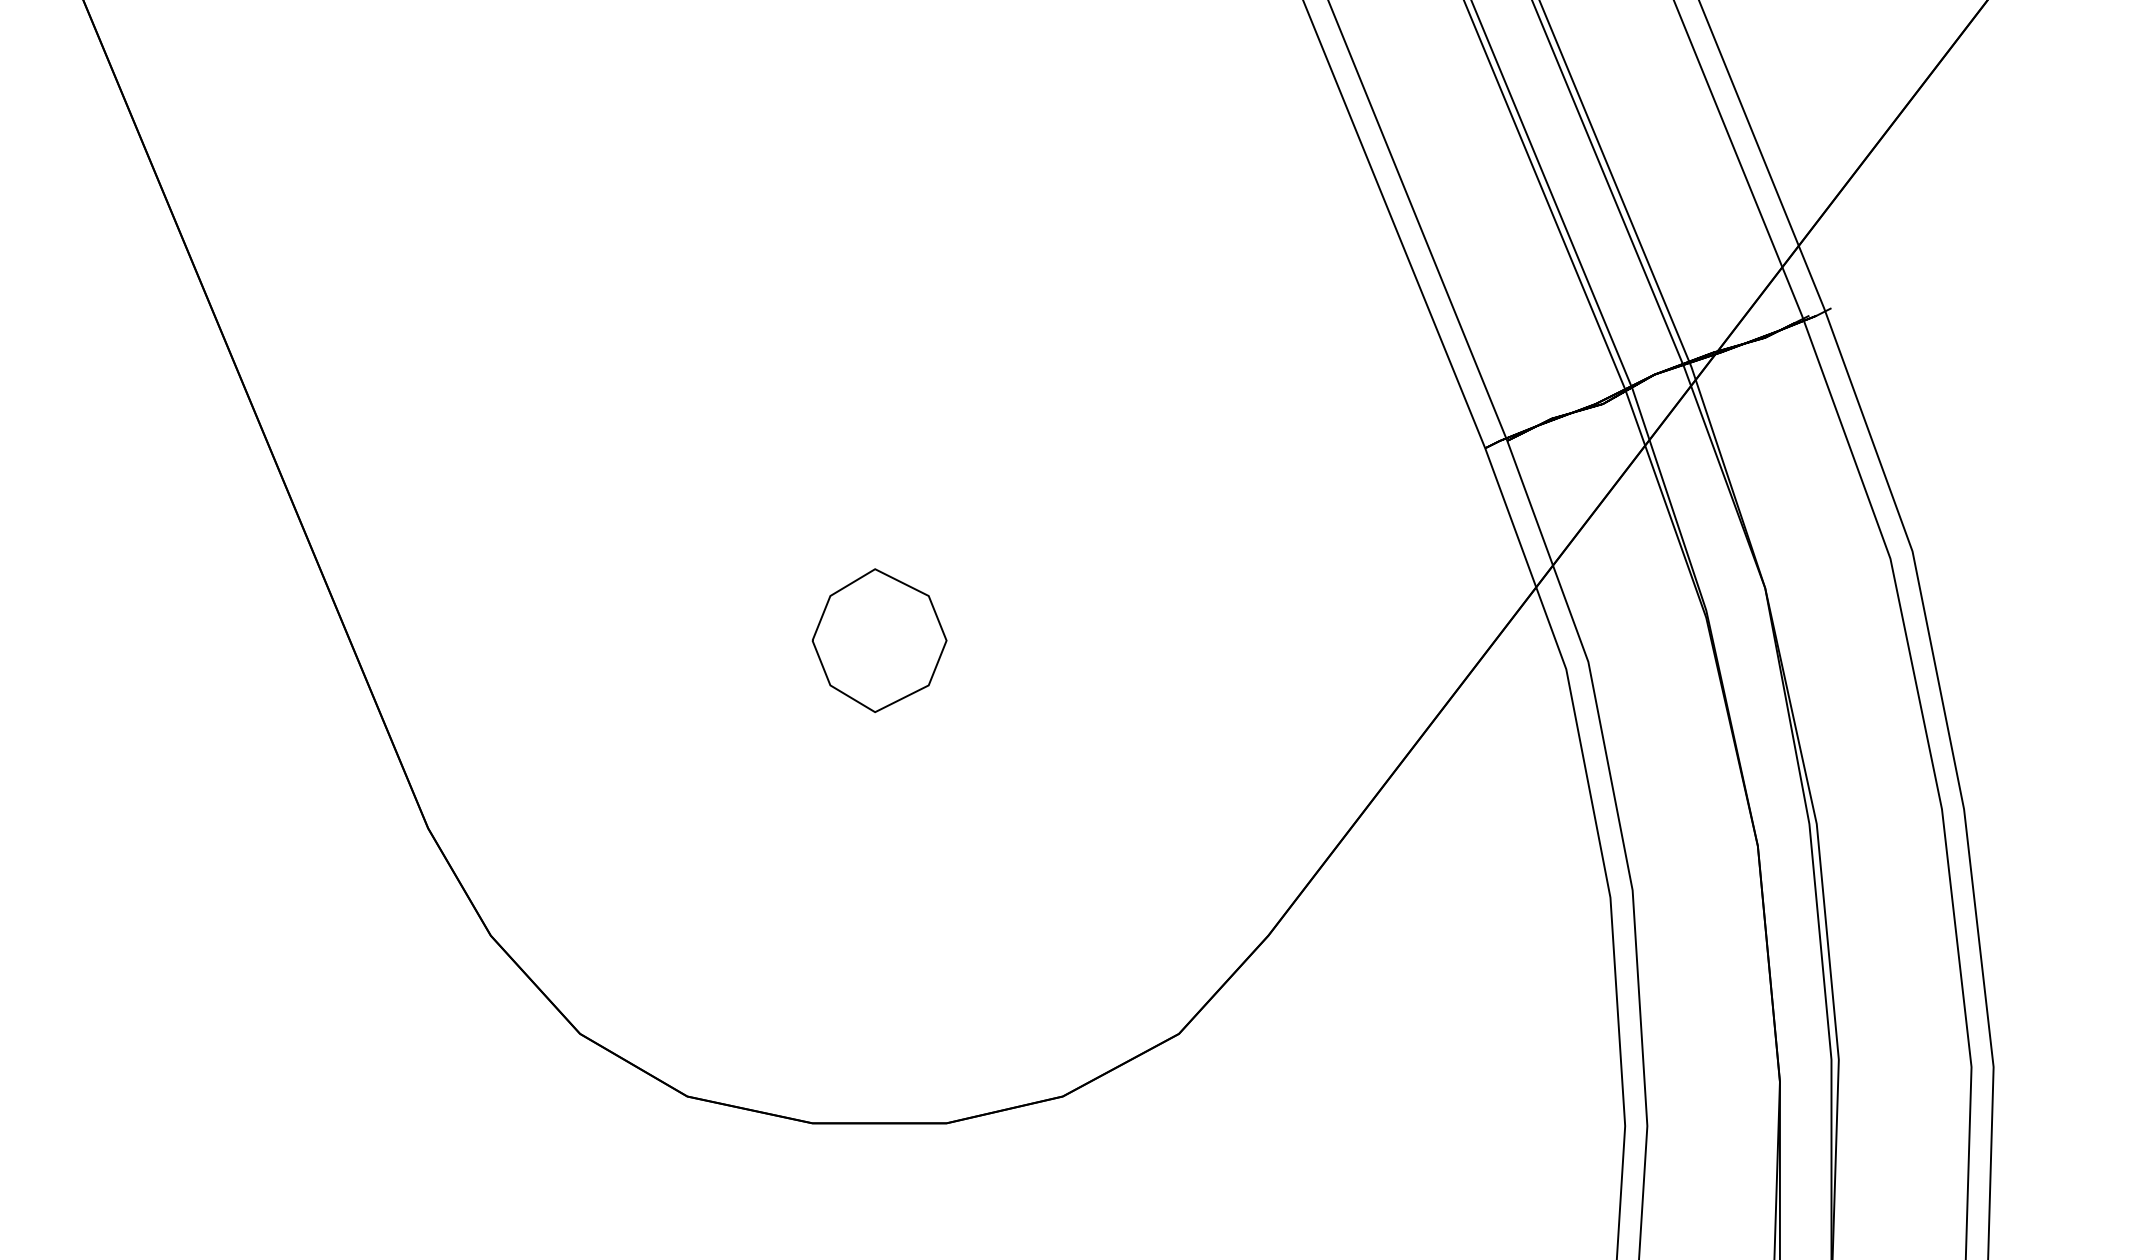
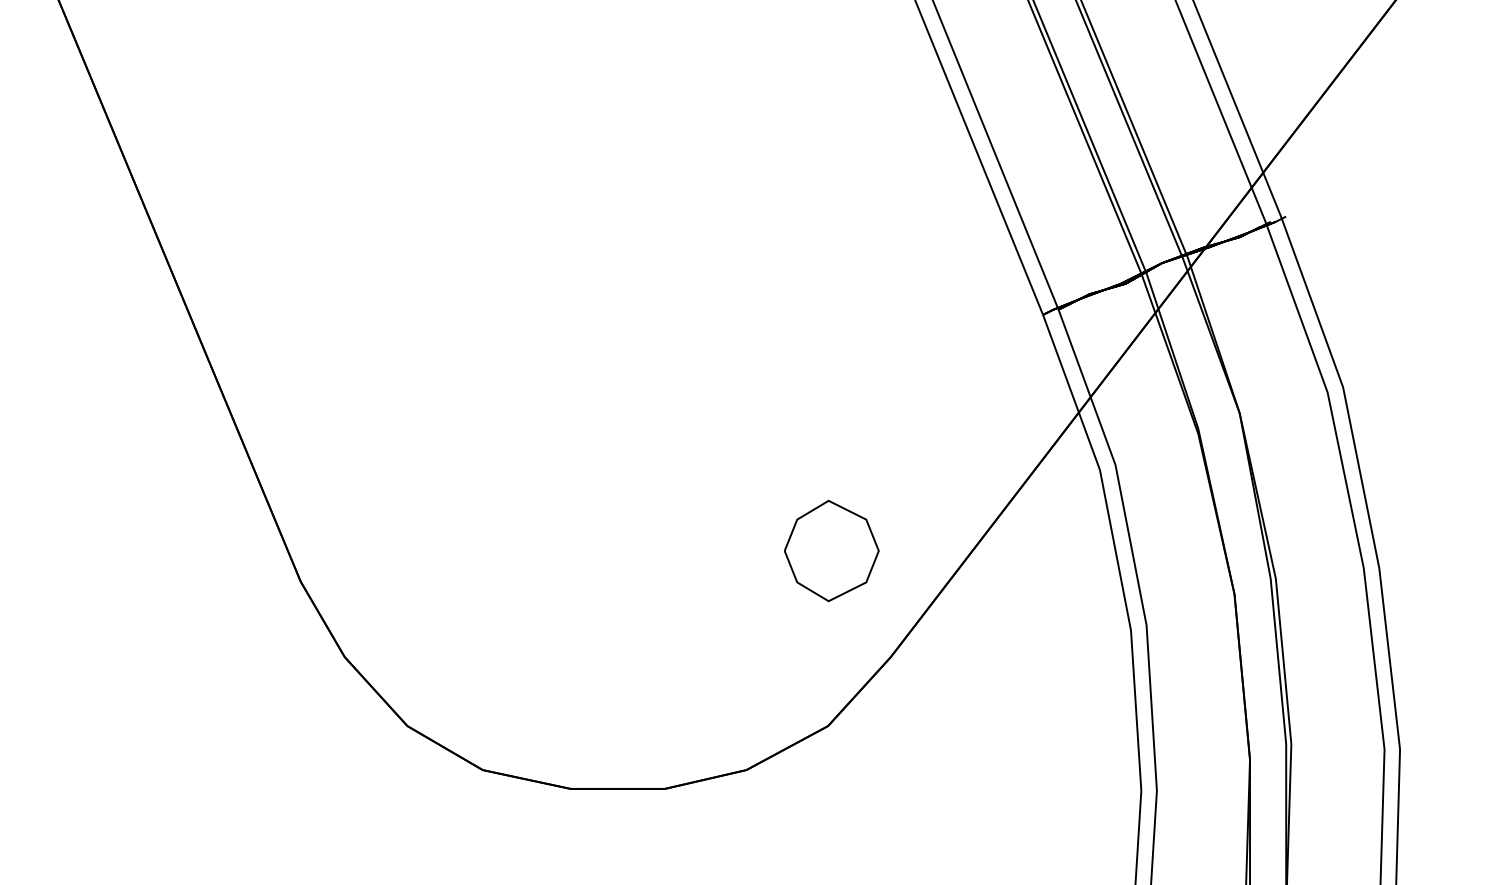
part: (879, 639) -> (831, 550), moved

